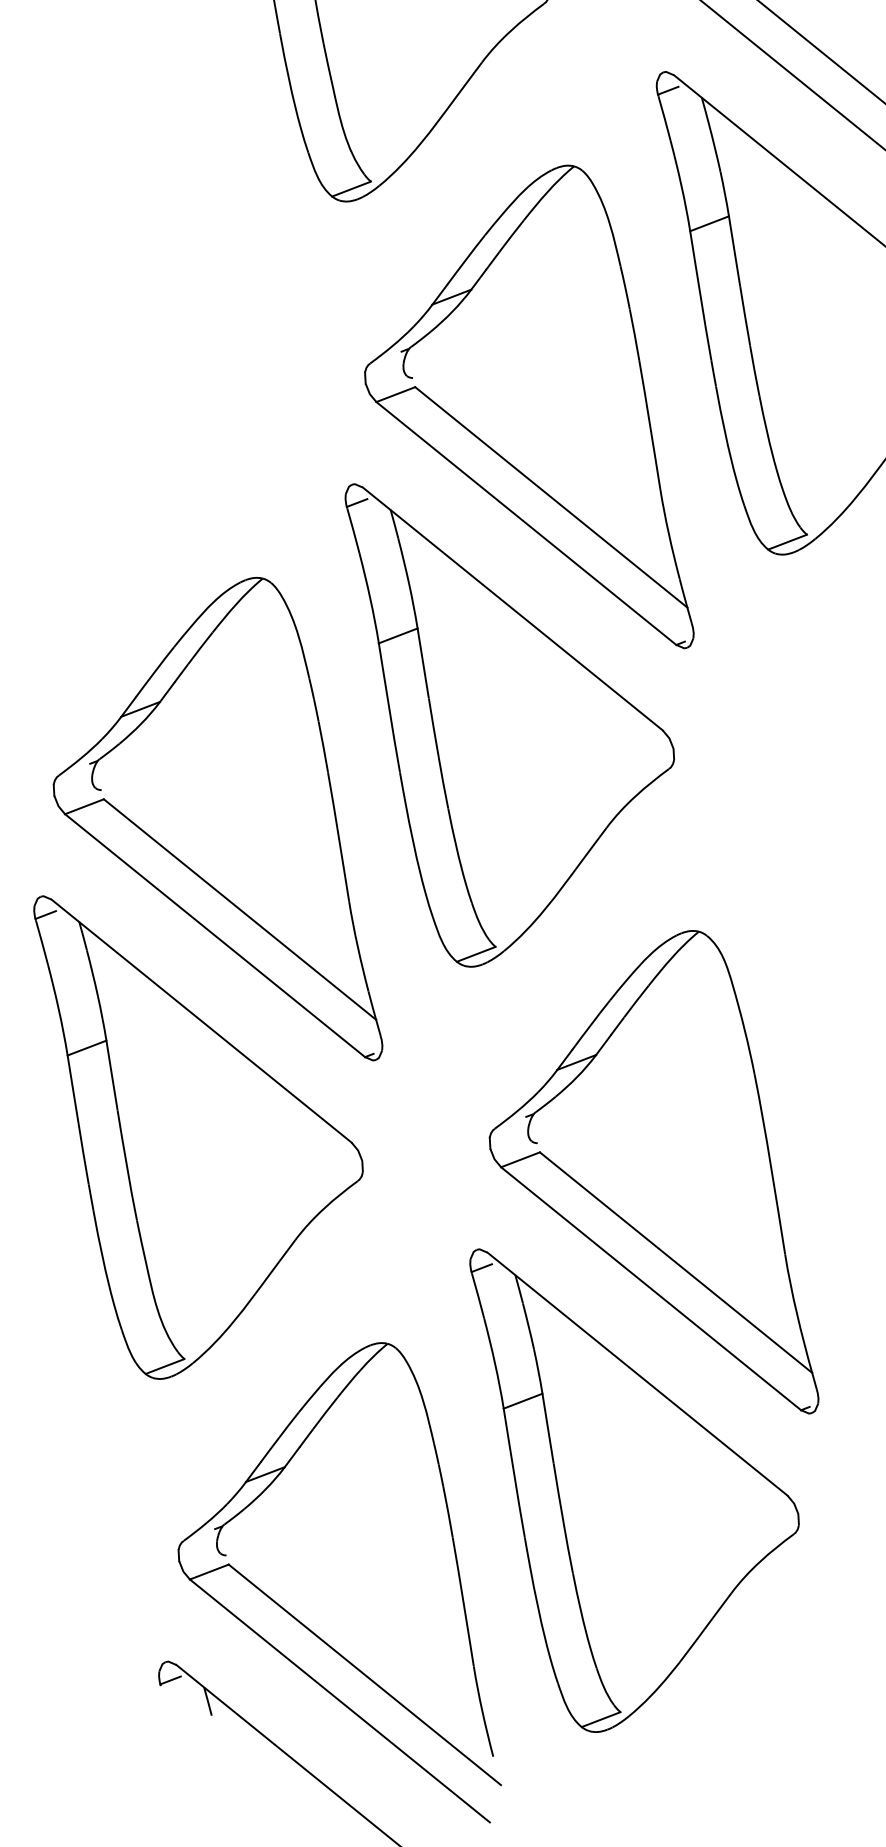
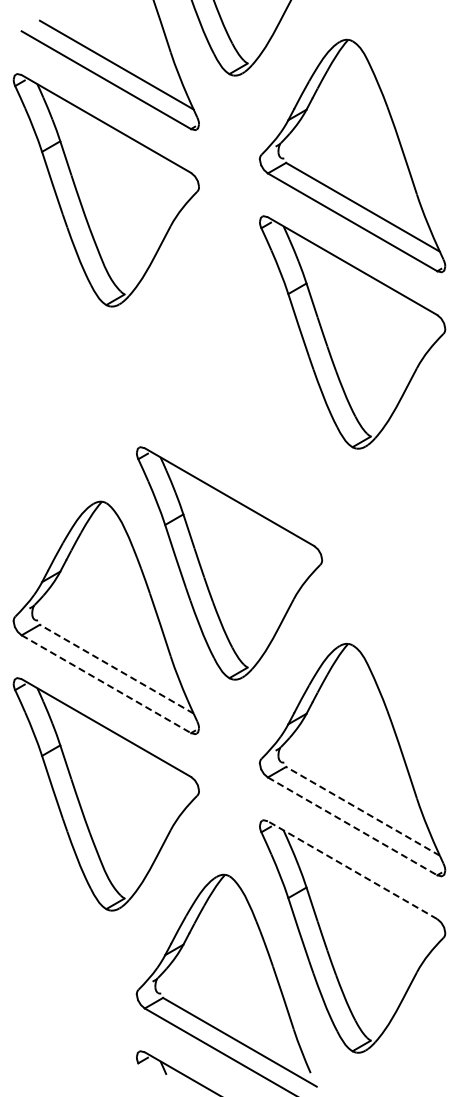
part: (545, 392) -> (228, 386), removed
line: (239, 910) -> (116, 669), solid -> dashed
line: (215, 936) -> (106, 684), solid -> dashed
line: (676, 1263) -> (363, 811), solid -> dashed
line: (650, 1288) -> (352, 826), solid -> dashed
line: (637, 1374) -> (352, 870), solid -> dashed

